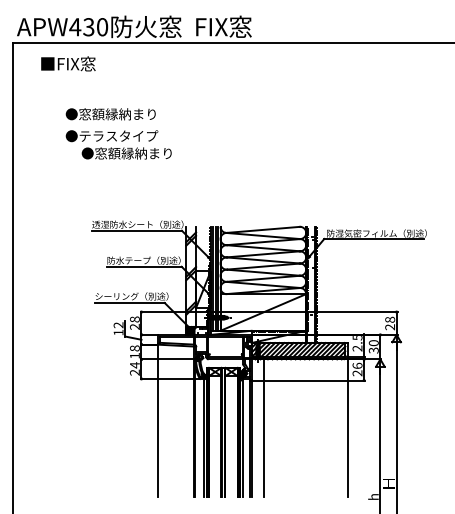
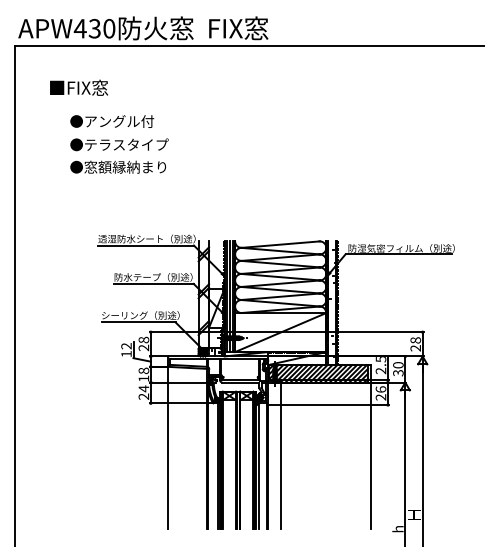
text: (67, 63) -> (78, 87), moved
text: (117, 114) -> (125, 121), ●窓額縁納まり -> ●アングル付
text: (126, 152) -> (117, 166), moved

